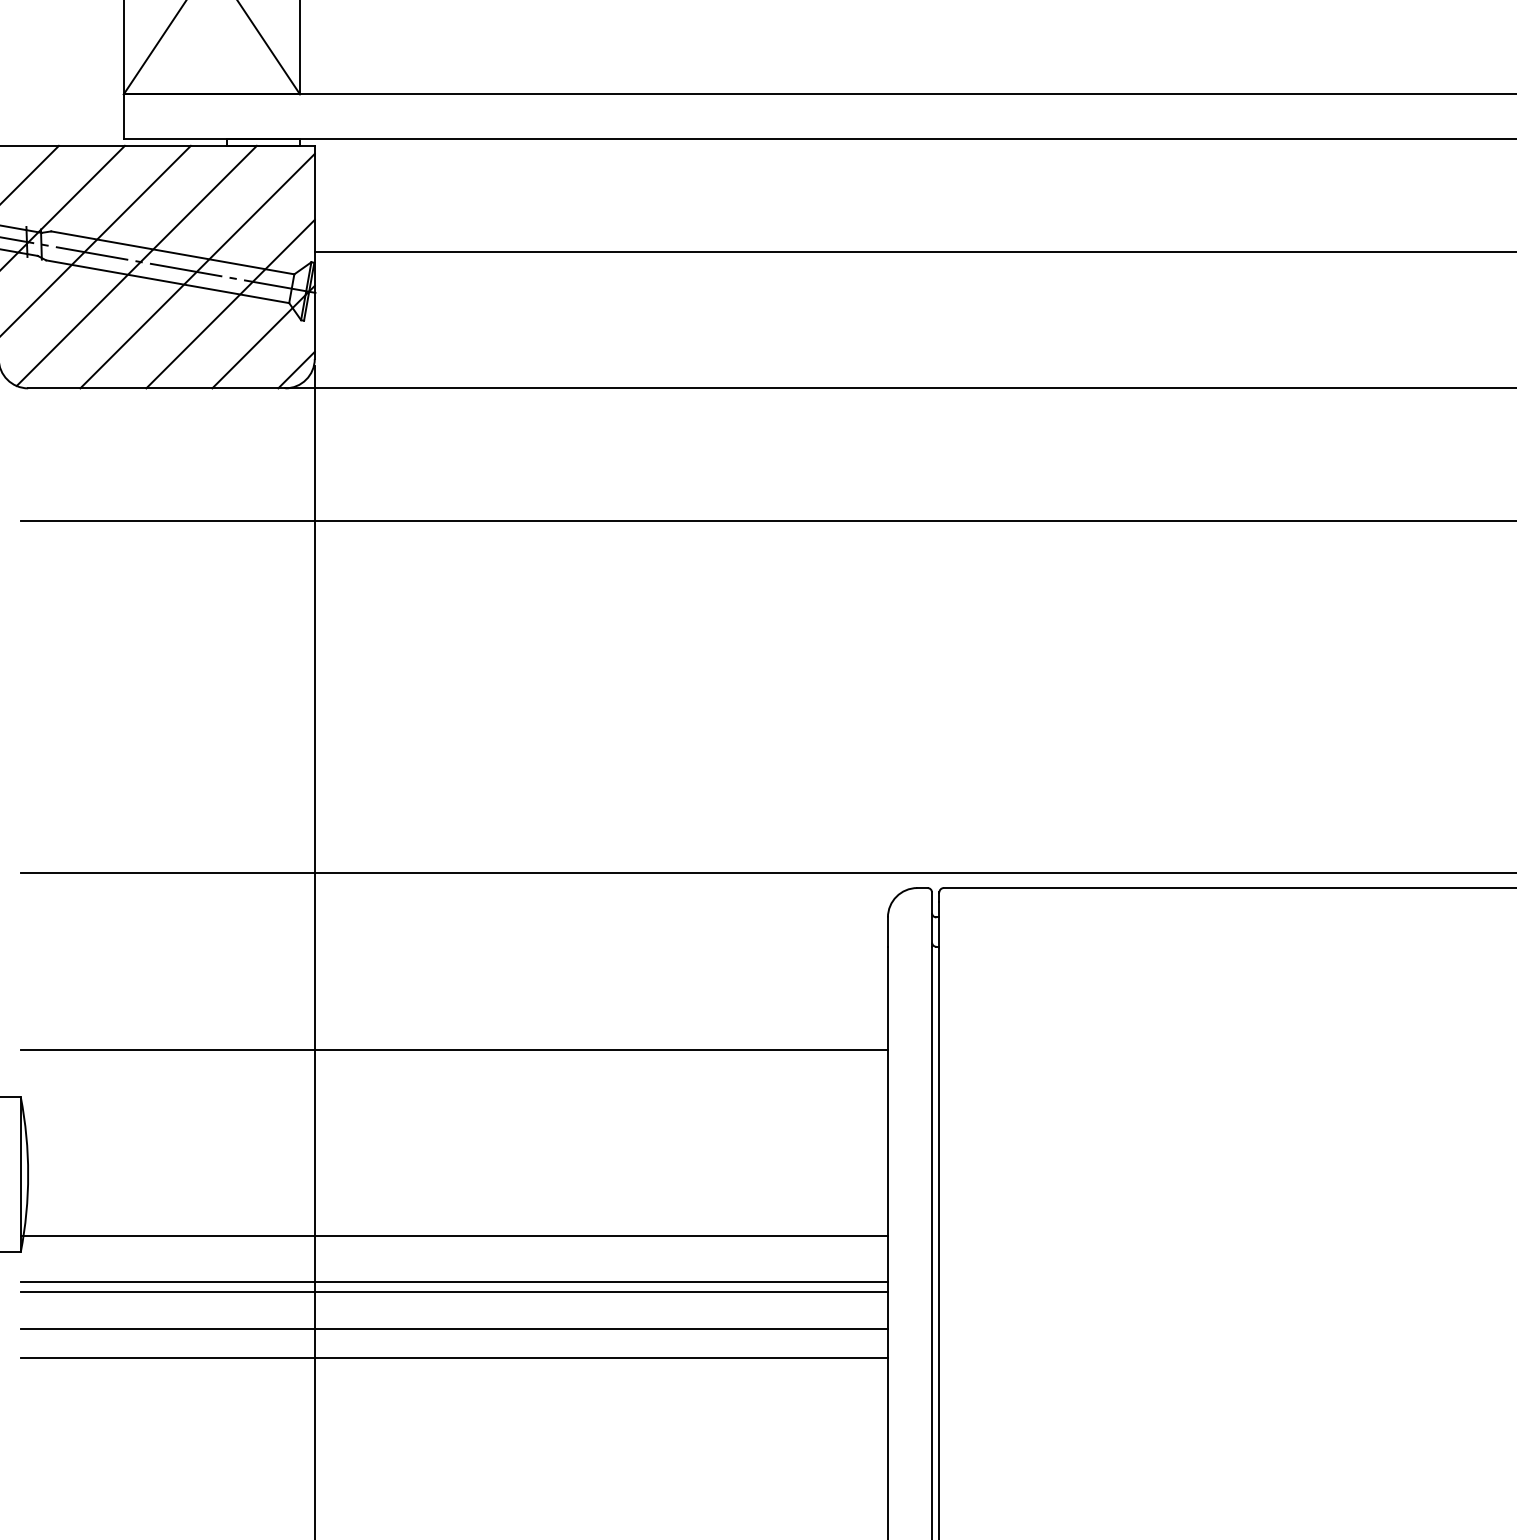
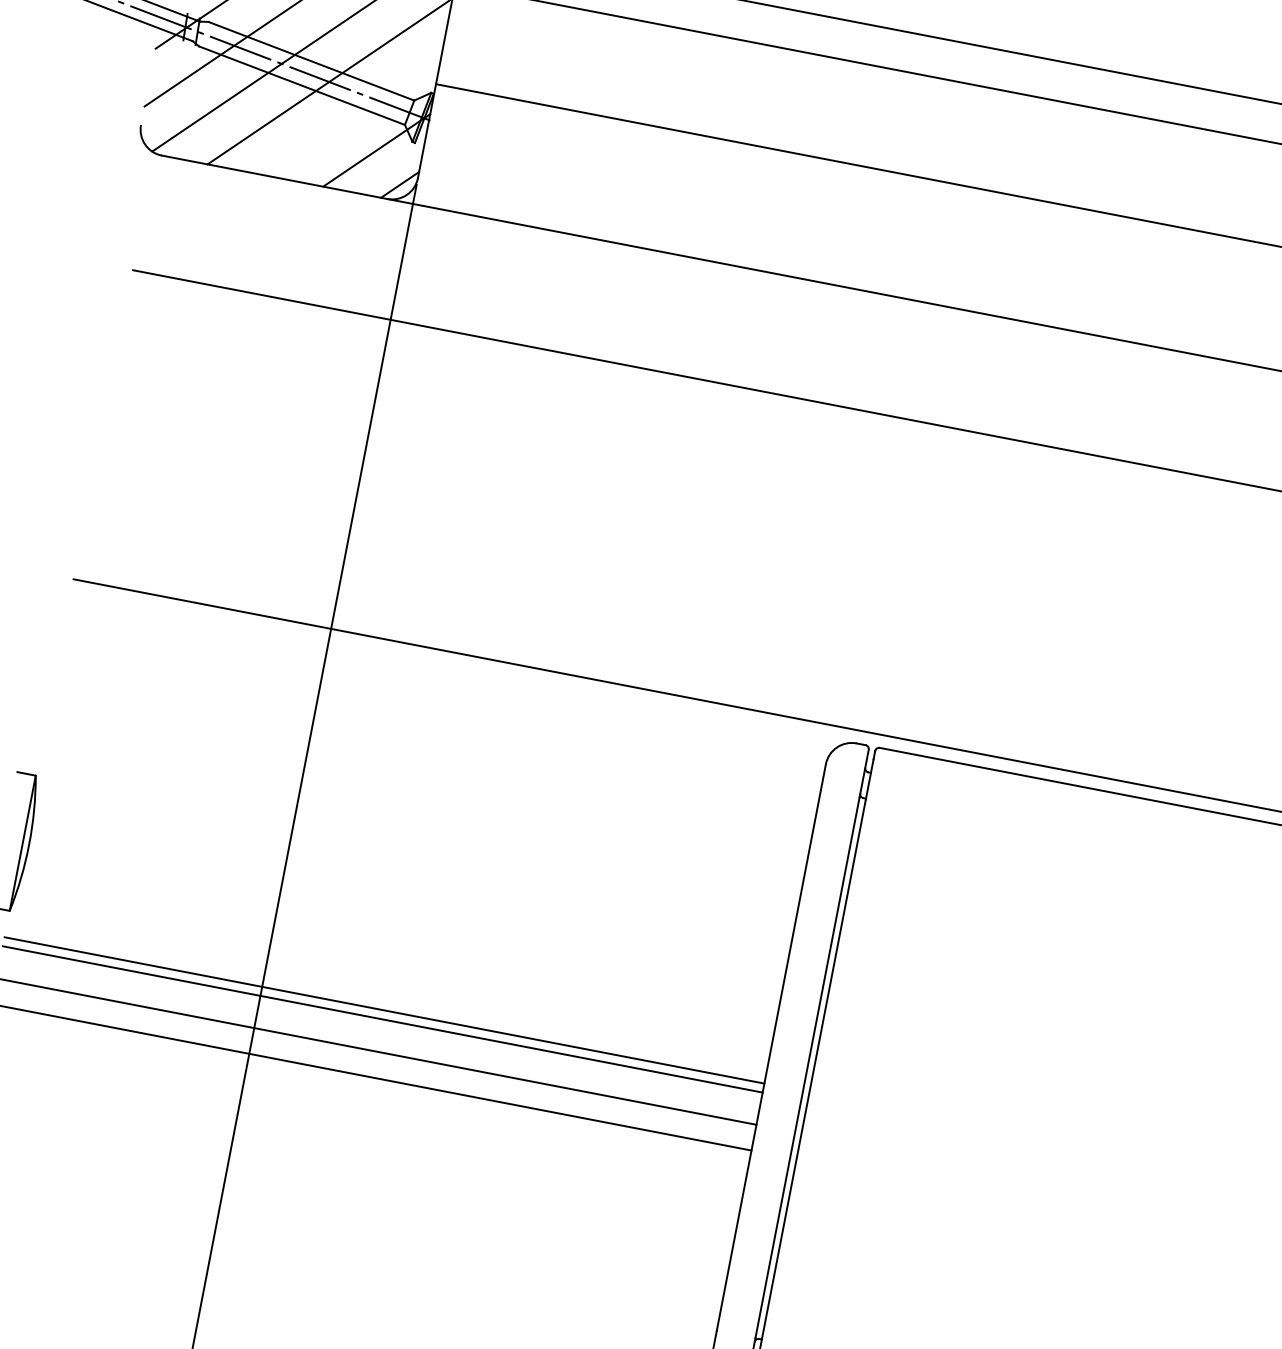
line: (230, 303) -> (353, 115), removed
line: (453, 1049) -> (422, 806), removed
line: (453, 1236) -> (391, 970), removed

